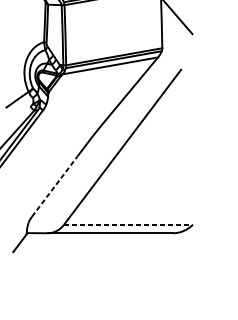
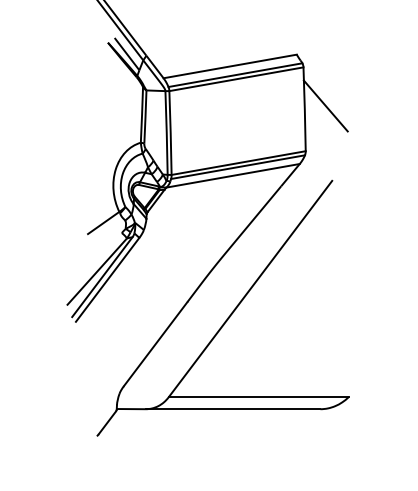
line: (54, 186) -> (155, 344), dashed -> solid
line: (128, 224) -> (258, 397), dashed -> solid

